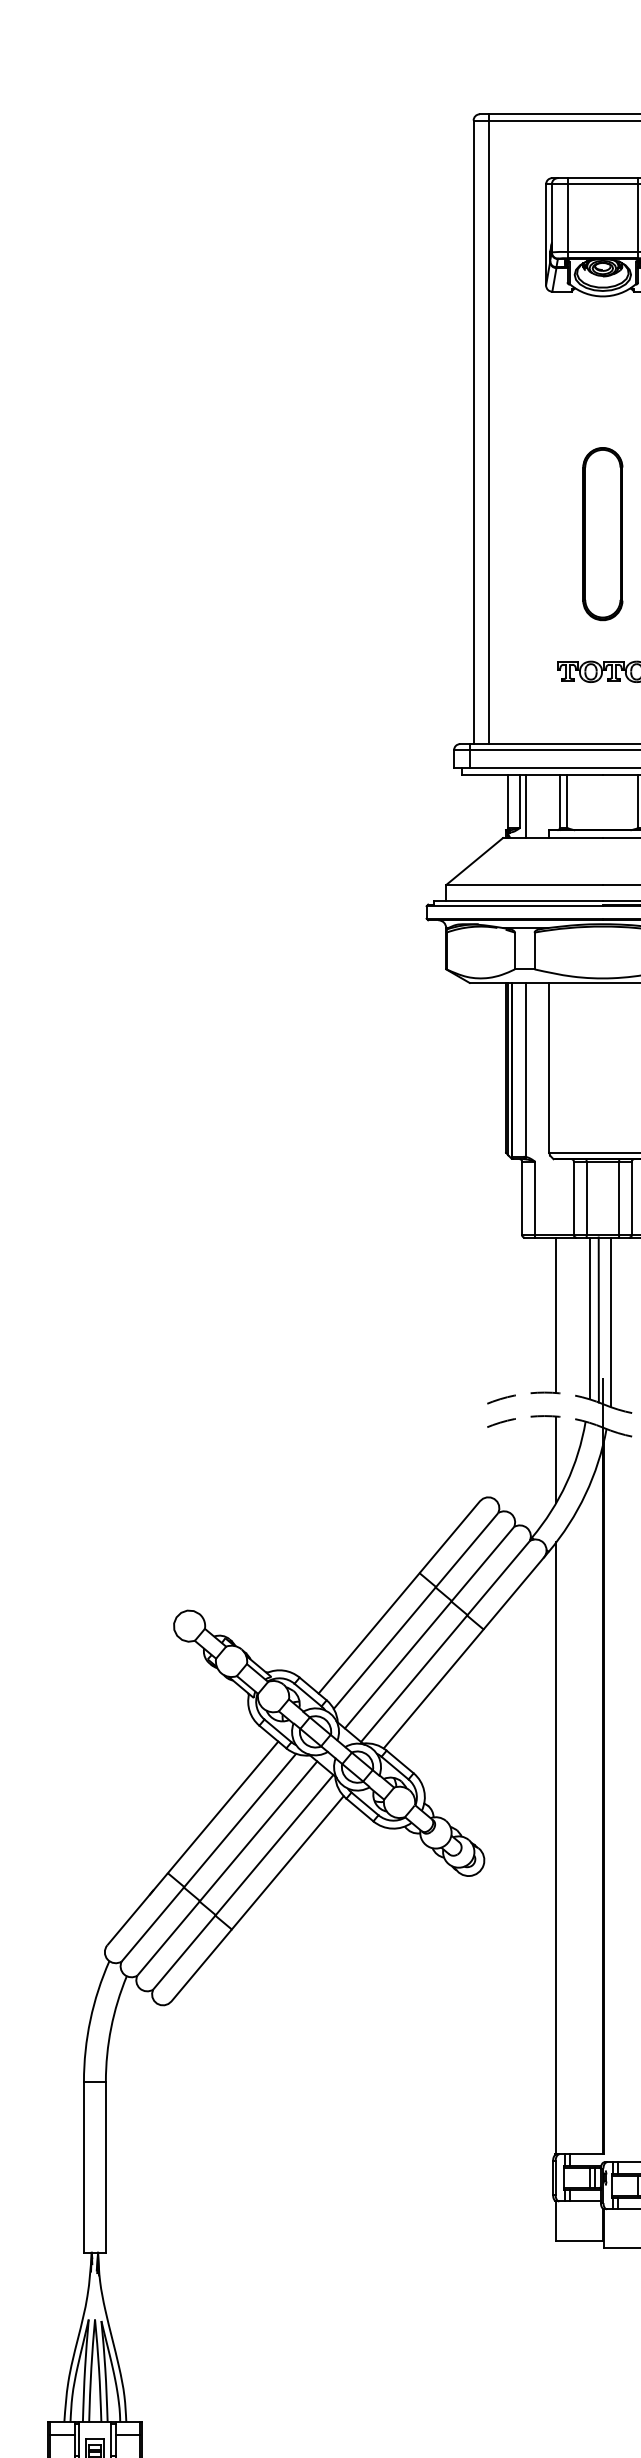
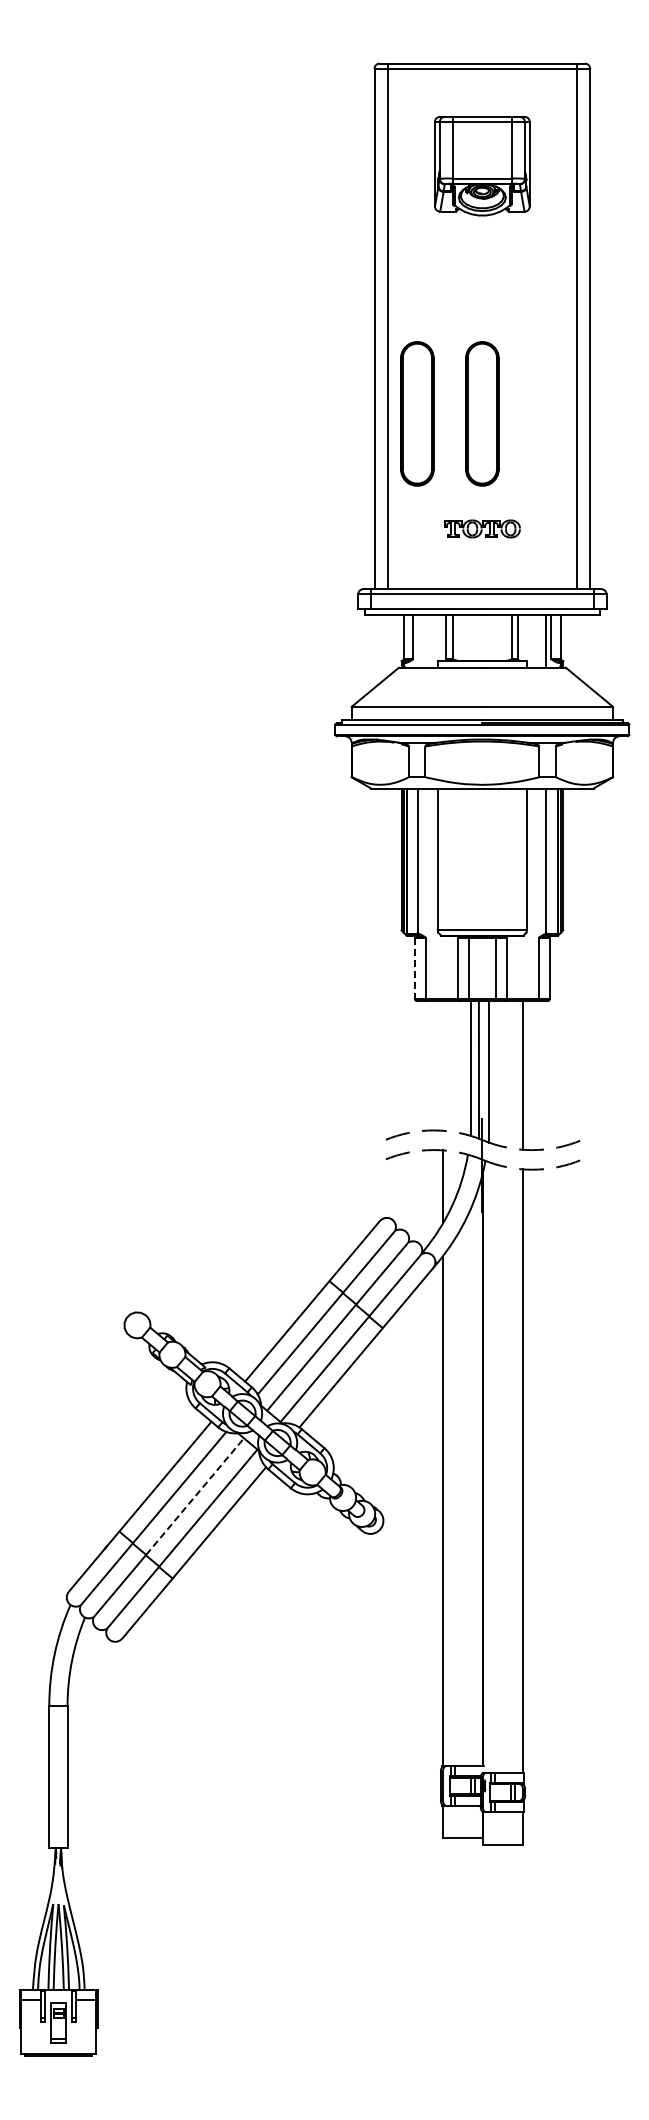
part: (525, 533) -> (417, 413), added
line: (526, 806) -> (418, 641), removed
line: (521, 1198) -> (414, 968), solid -> dashed
line: (556, 1314) -> (443, 1065), removed
line: (259, 1831) -> (195, 1496), solid -> dashed

